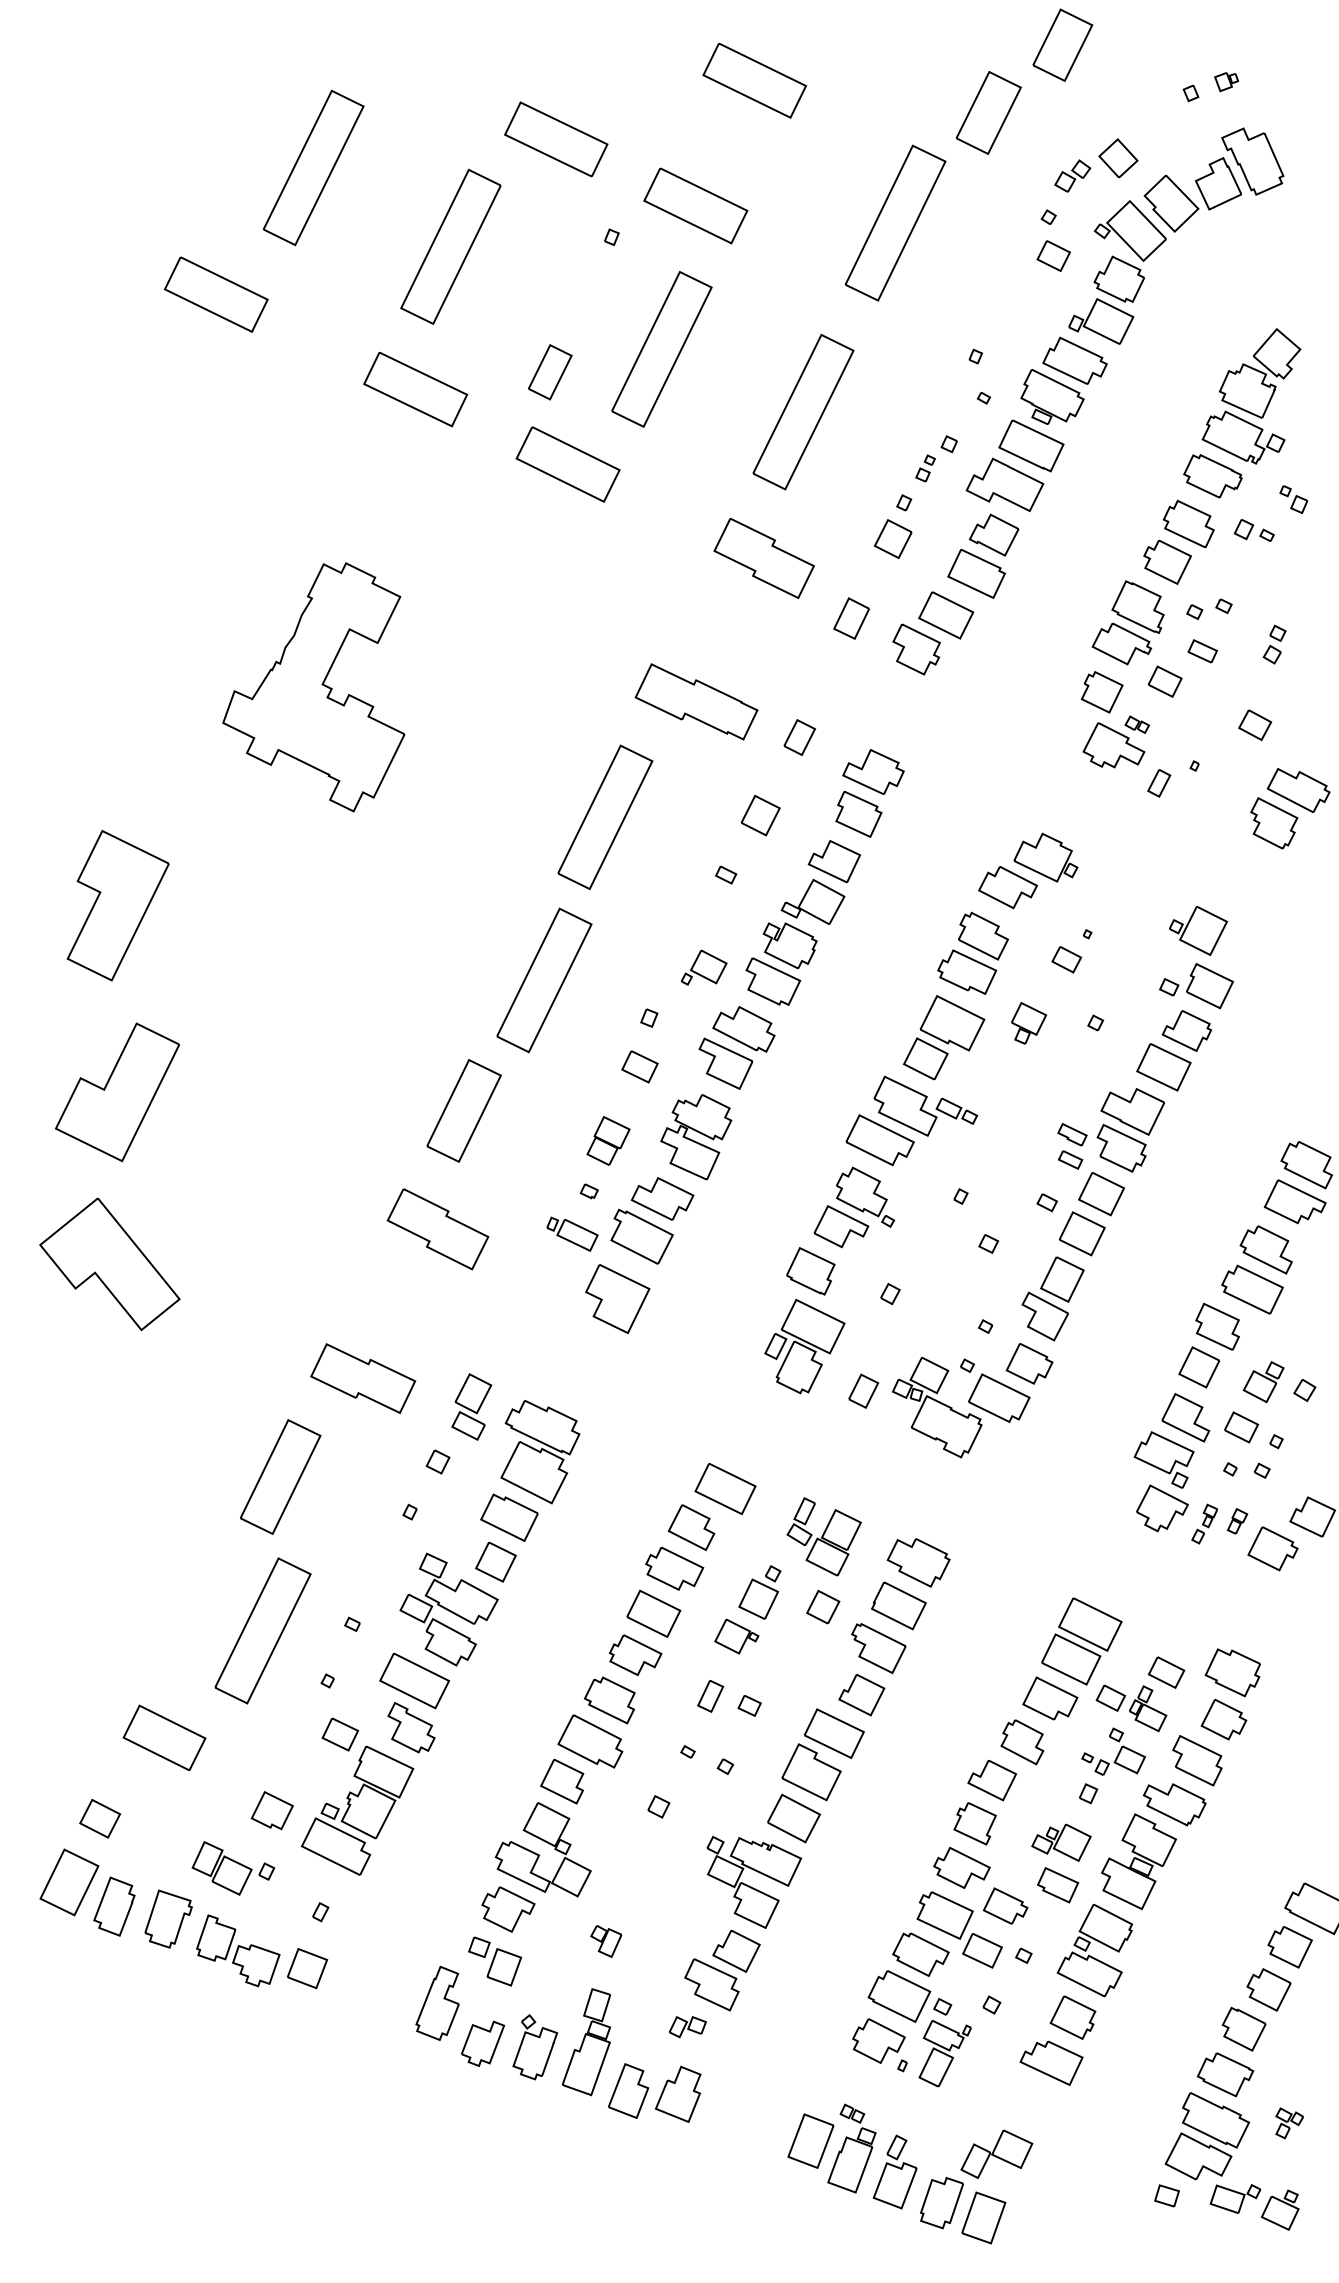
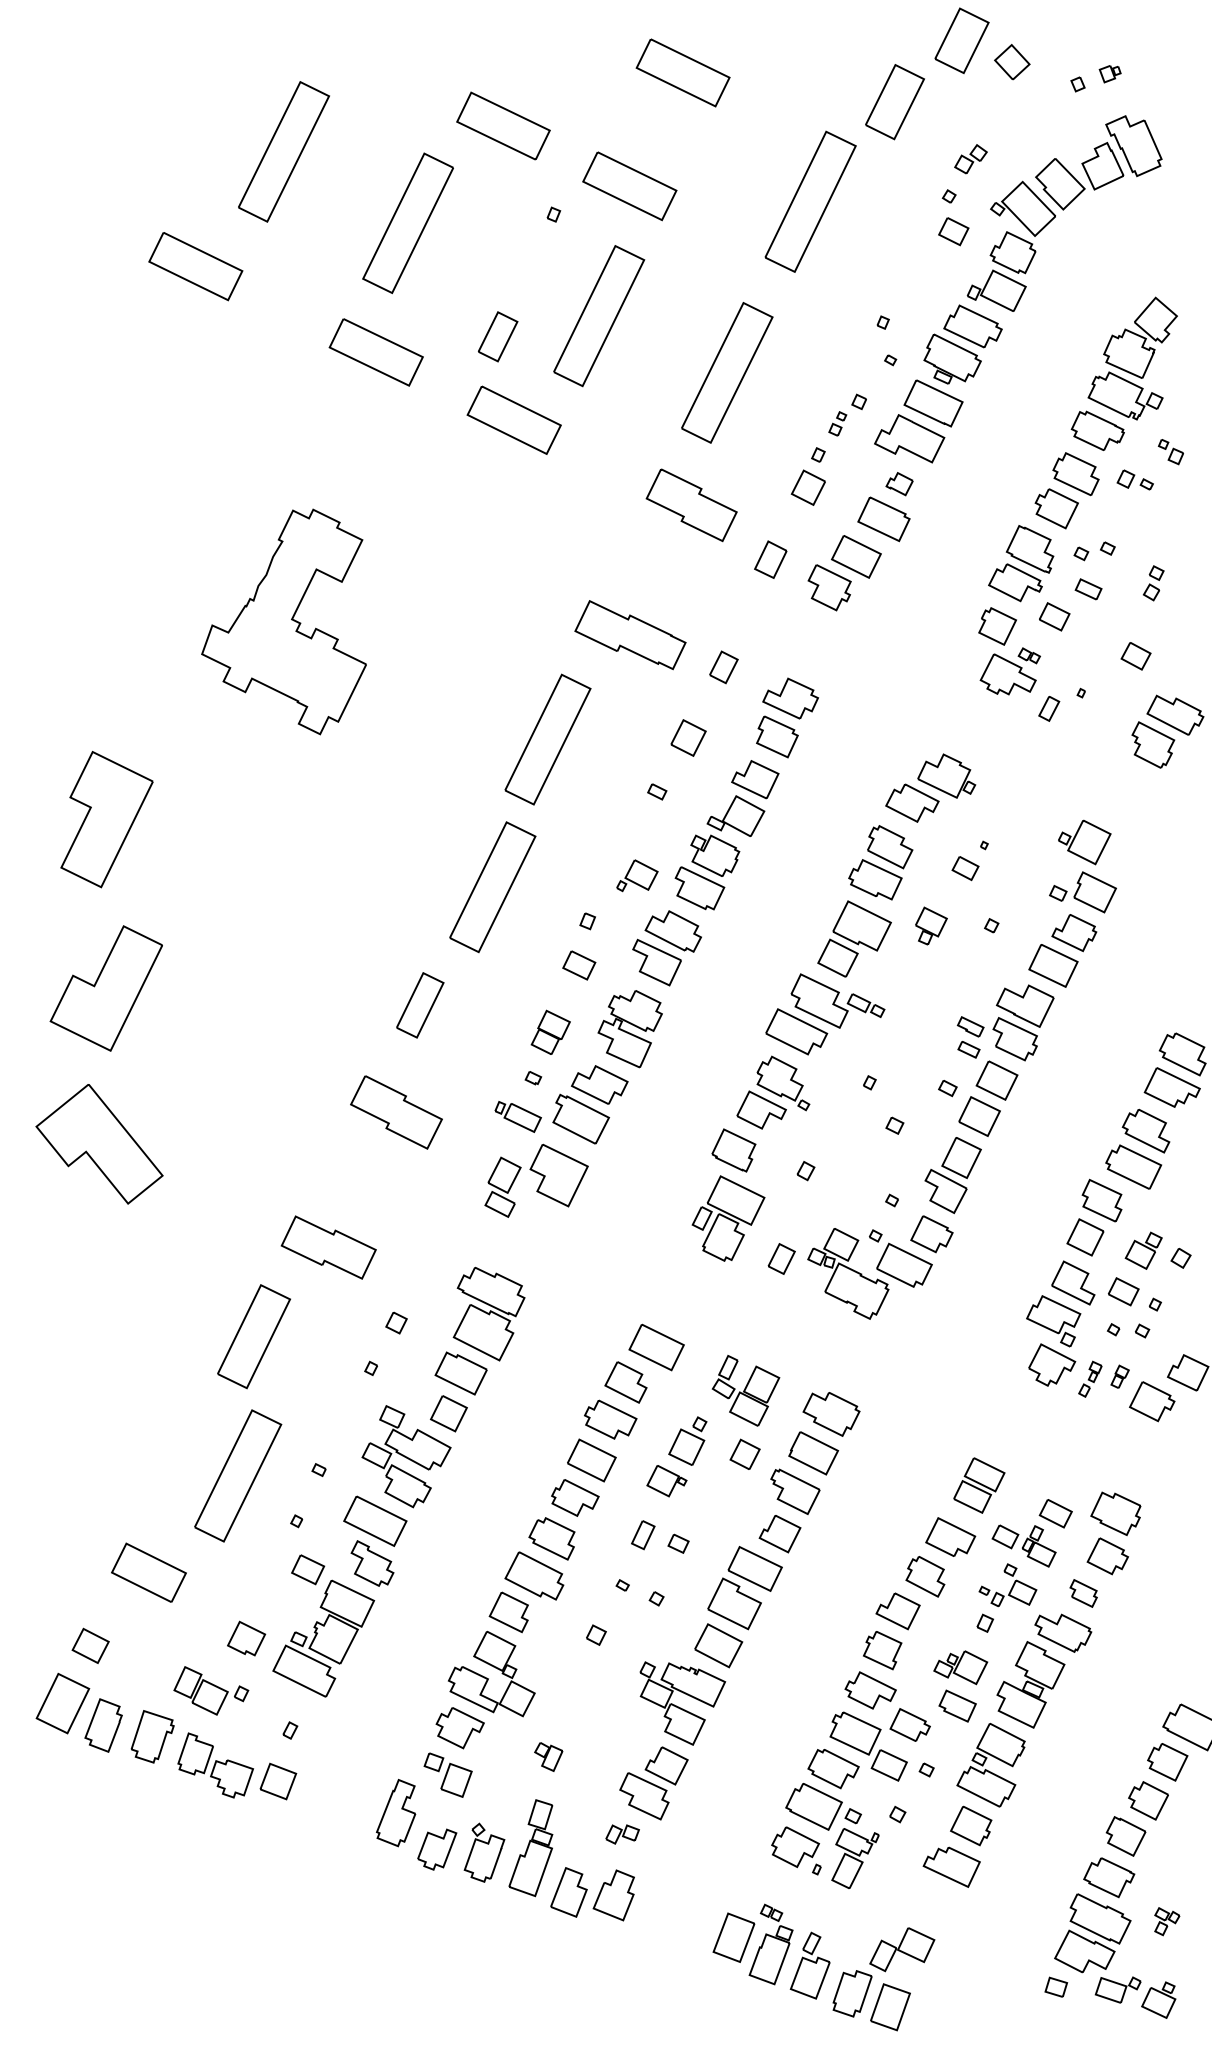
part: (1118, 158) -> (1012, 62), moved
part: (993, 534) -> (899, 483), size x0.6
part: (464, 1111) -> (420, 1005), size x0.7
part: (471, 1406) -> (502, 1186), moved
part: (1082, 1641) -> (979, 1485), size x0.7
part: (1197, 1760) -> (1083, 1593), size x0.6

